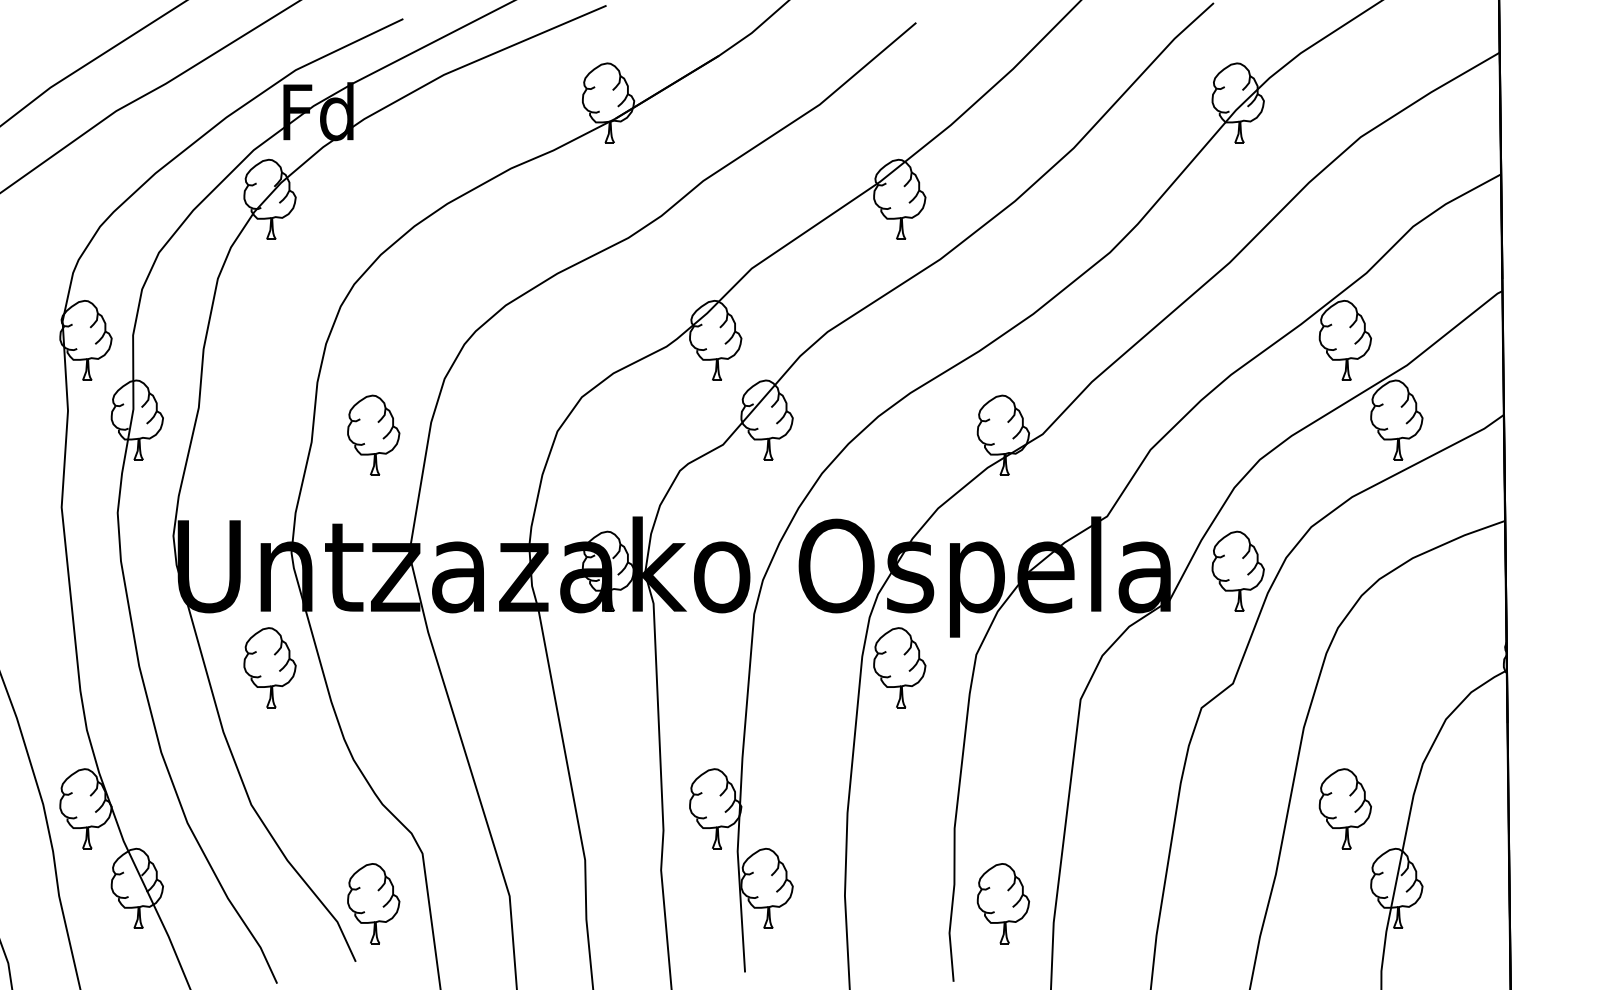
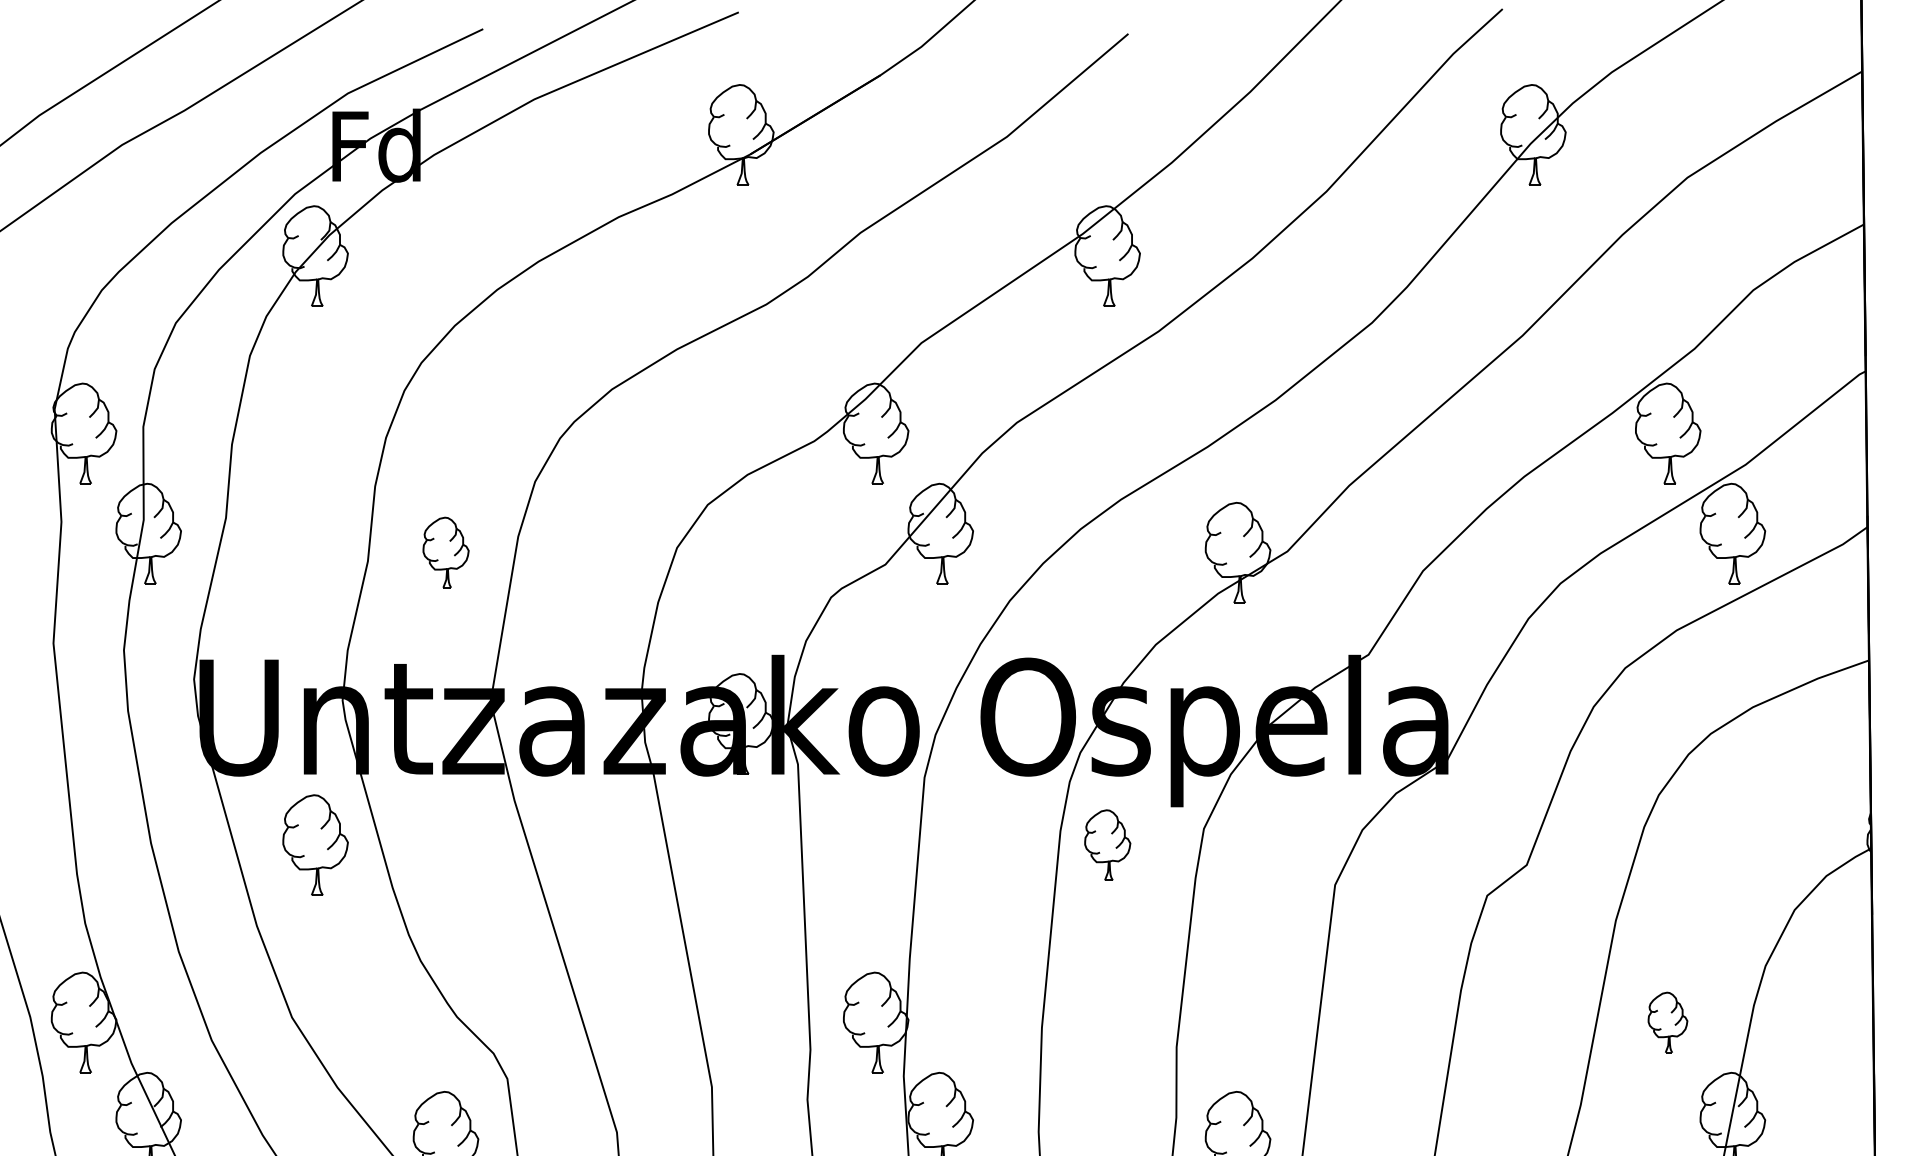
part: (373, 434) -> (445, 551), size x0.7
part: (1237, 570) -> (1532, 722), removed
part: (899, 667) -> (1107, 844), size x0.7
part: (1344, 808) -> (1667, 1022), size x0.6

